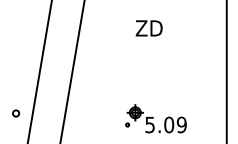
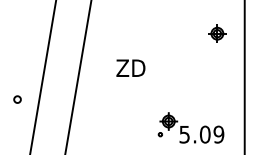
text: (148, 28) -> (130, 68), moved
part: (201, 31) -> (217, 33), added
part: (16, 113) -> (17, 99), moved
part: (155, 118) -> (190, 127), moved

